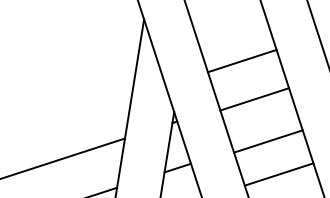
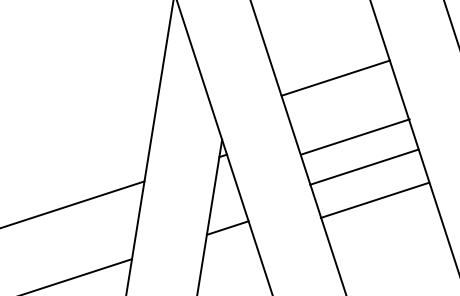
line: (241, 60) -> (334, 77), moved
line: (254, 99) -> (355, 137), moved
line: (268, 141) -> (364, 167), moved
line: (278, 174) -> (374, 200), moved

